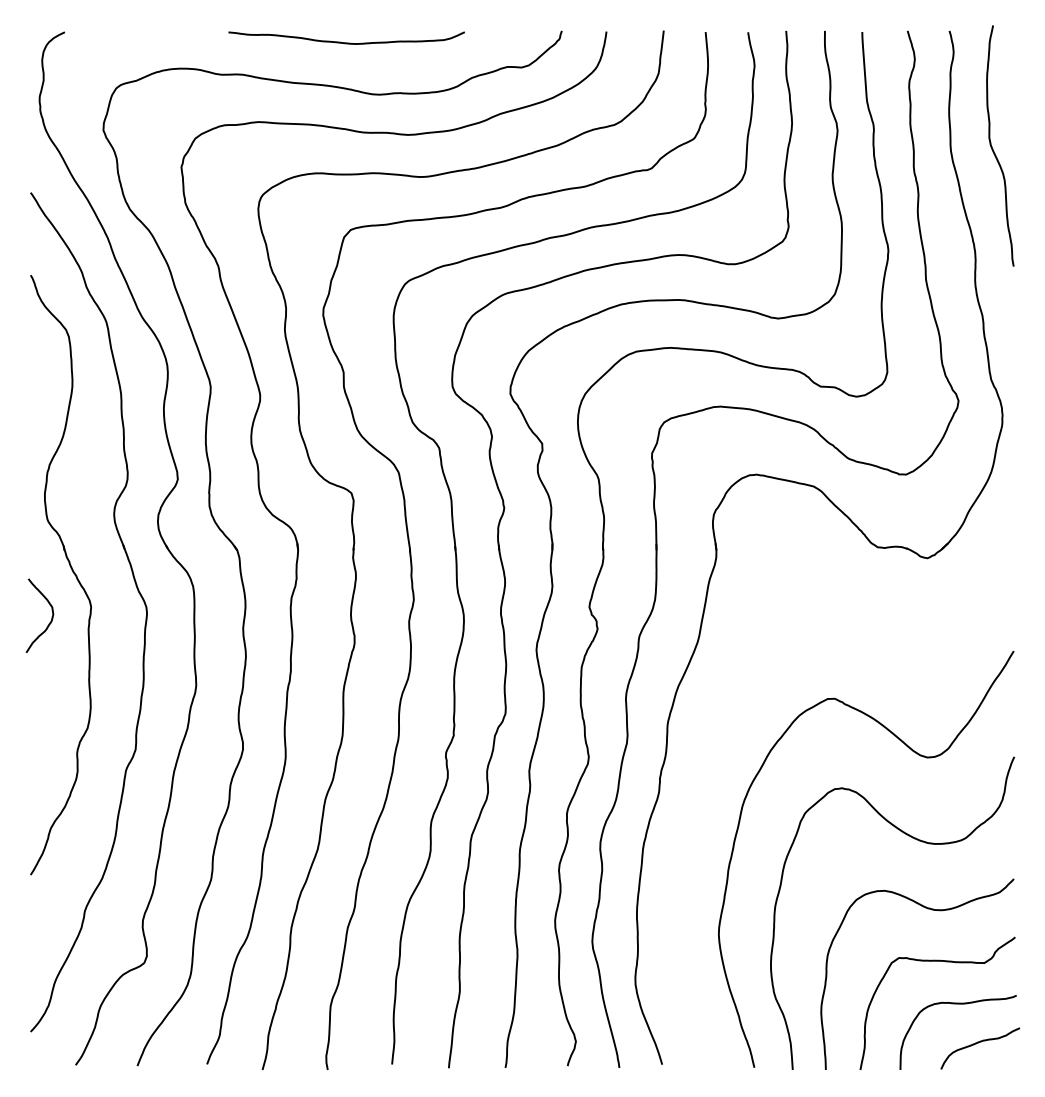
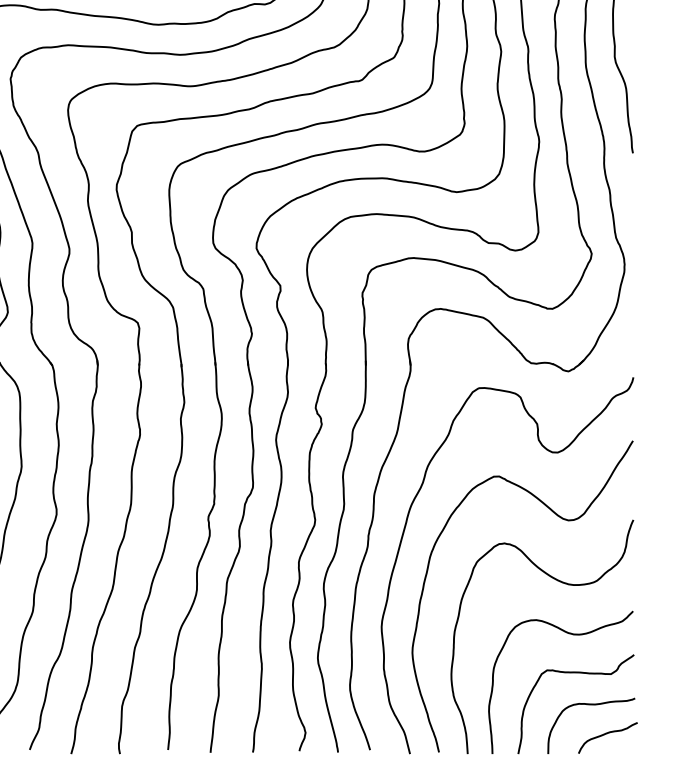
curve: (707, 776) -> (403, 534), added

